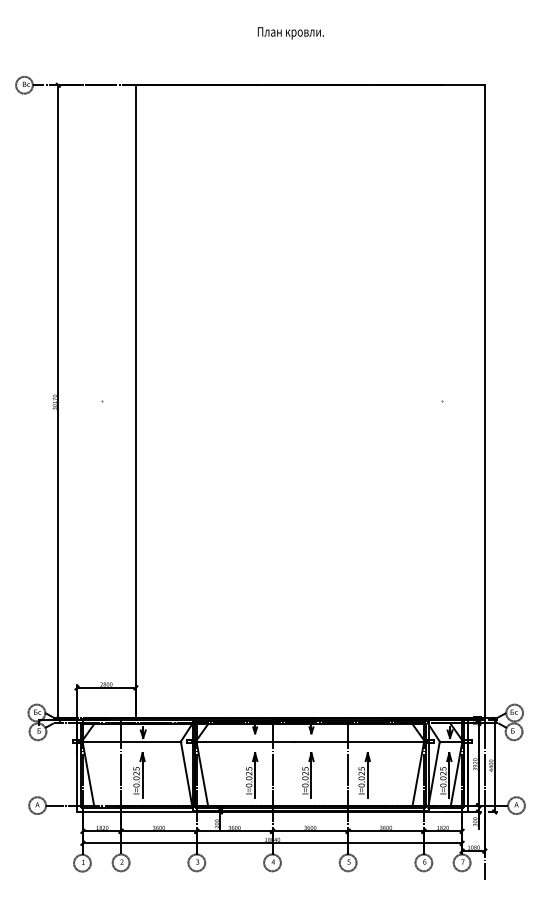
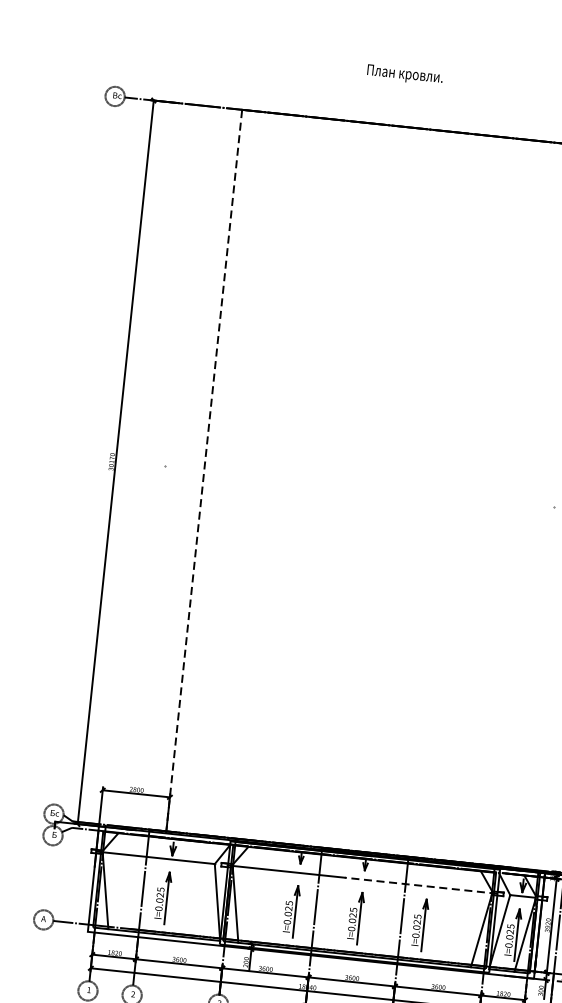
text: (290, 33) -> (404, 75), moved
line: (135, 401) -> (203, 470), solid -> dashed
line: (361, 741) -> (420, 885), solid -> dashed

